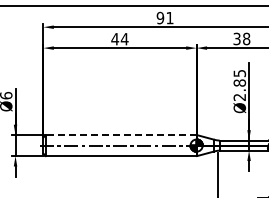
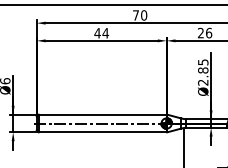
text: (164, 17) -> (139, 14), 91 -> 70
text: (241, 38) -> (204, 32), 38 -> 26
line: (120, 135) -> (102, 114), dashed -> solid

